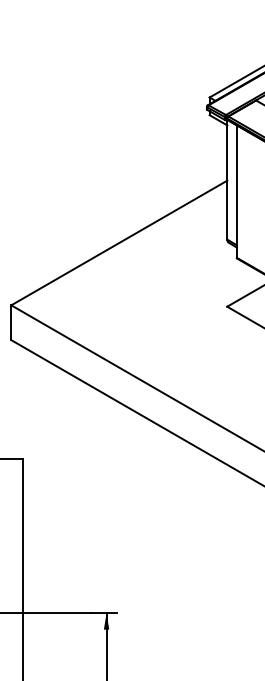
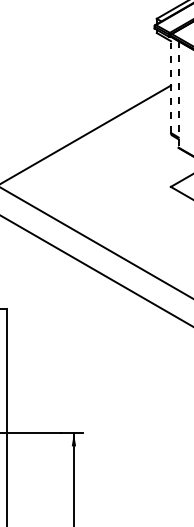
line: (227, 179) -> (171, 84), solid -> dashed
line: (236, 192) -> (178, 95), solid -> dashed

